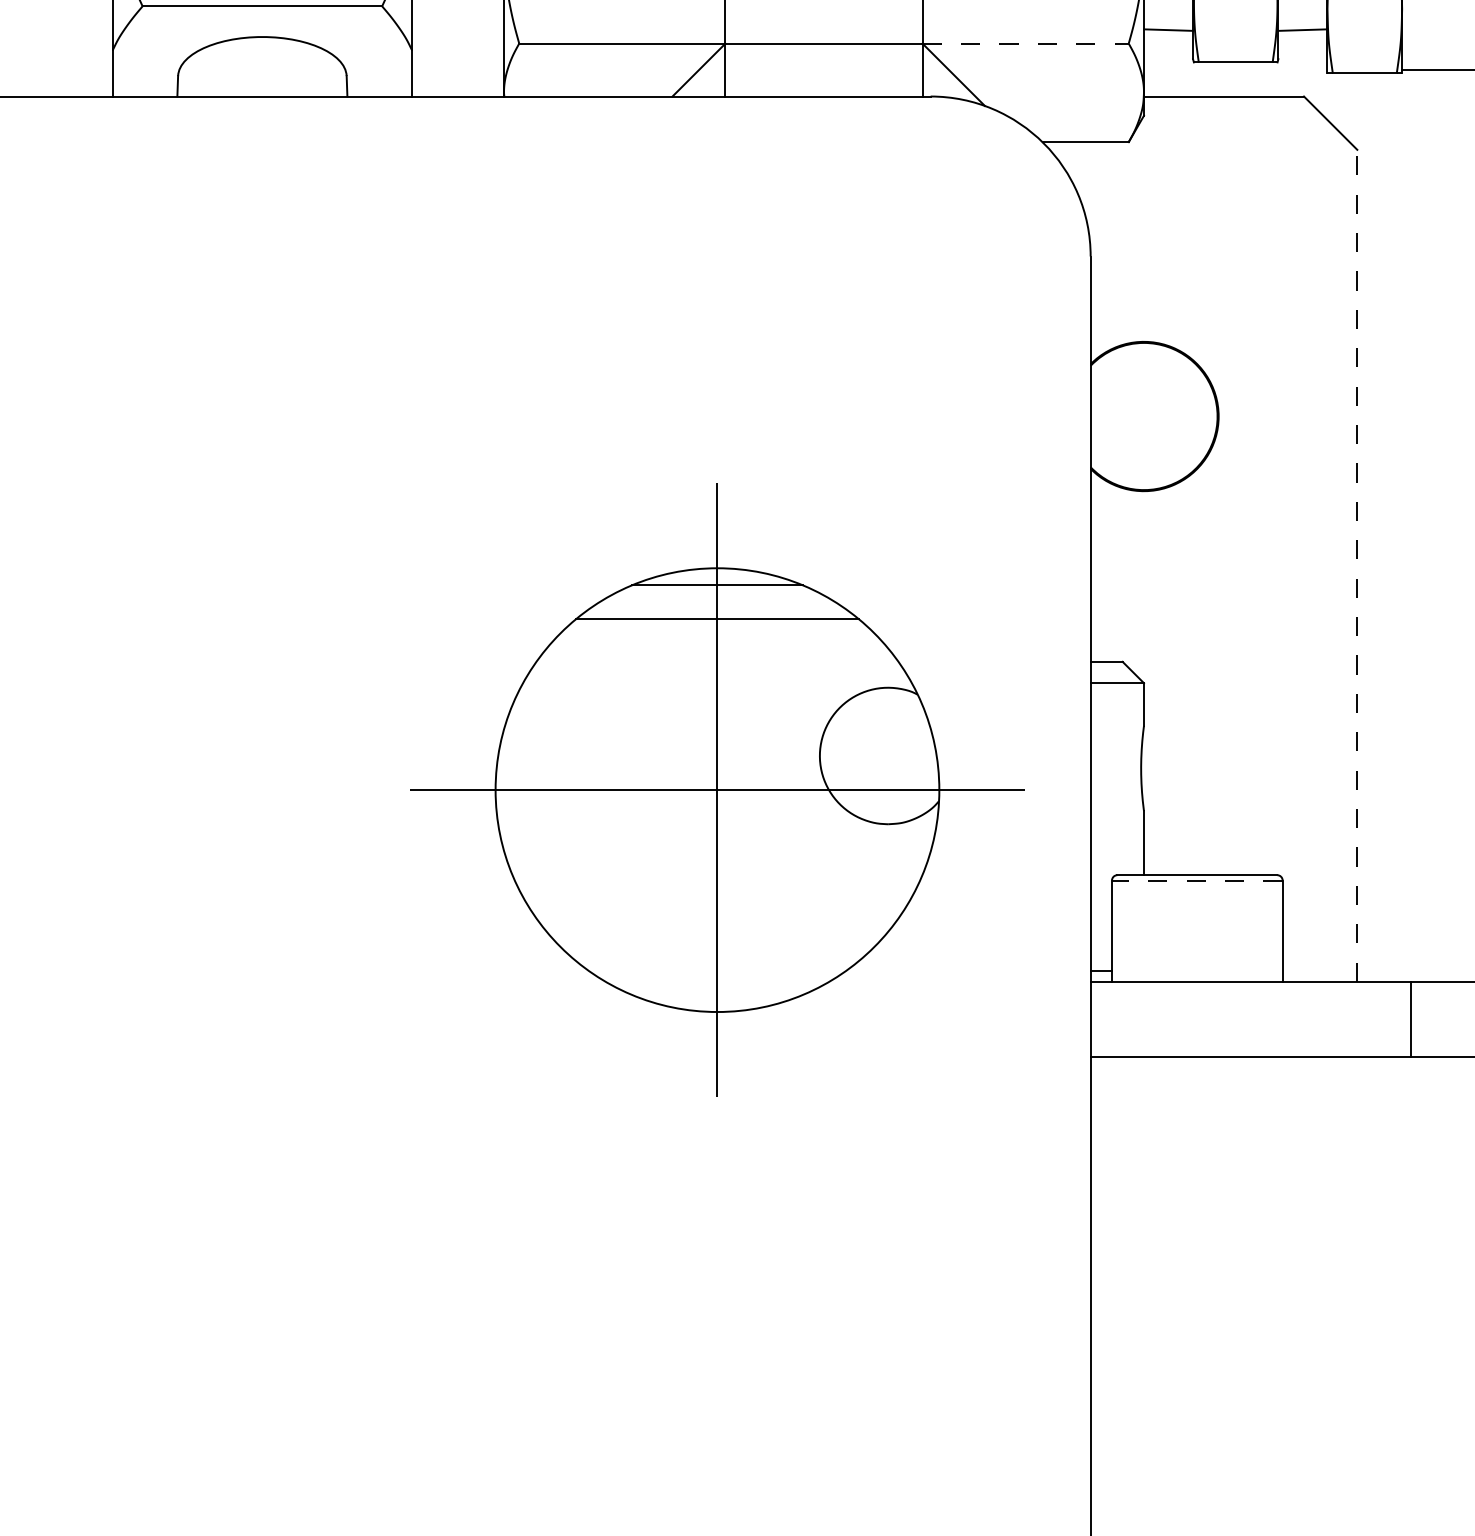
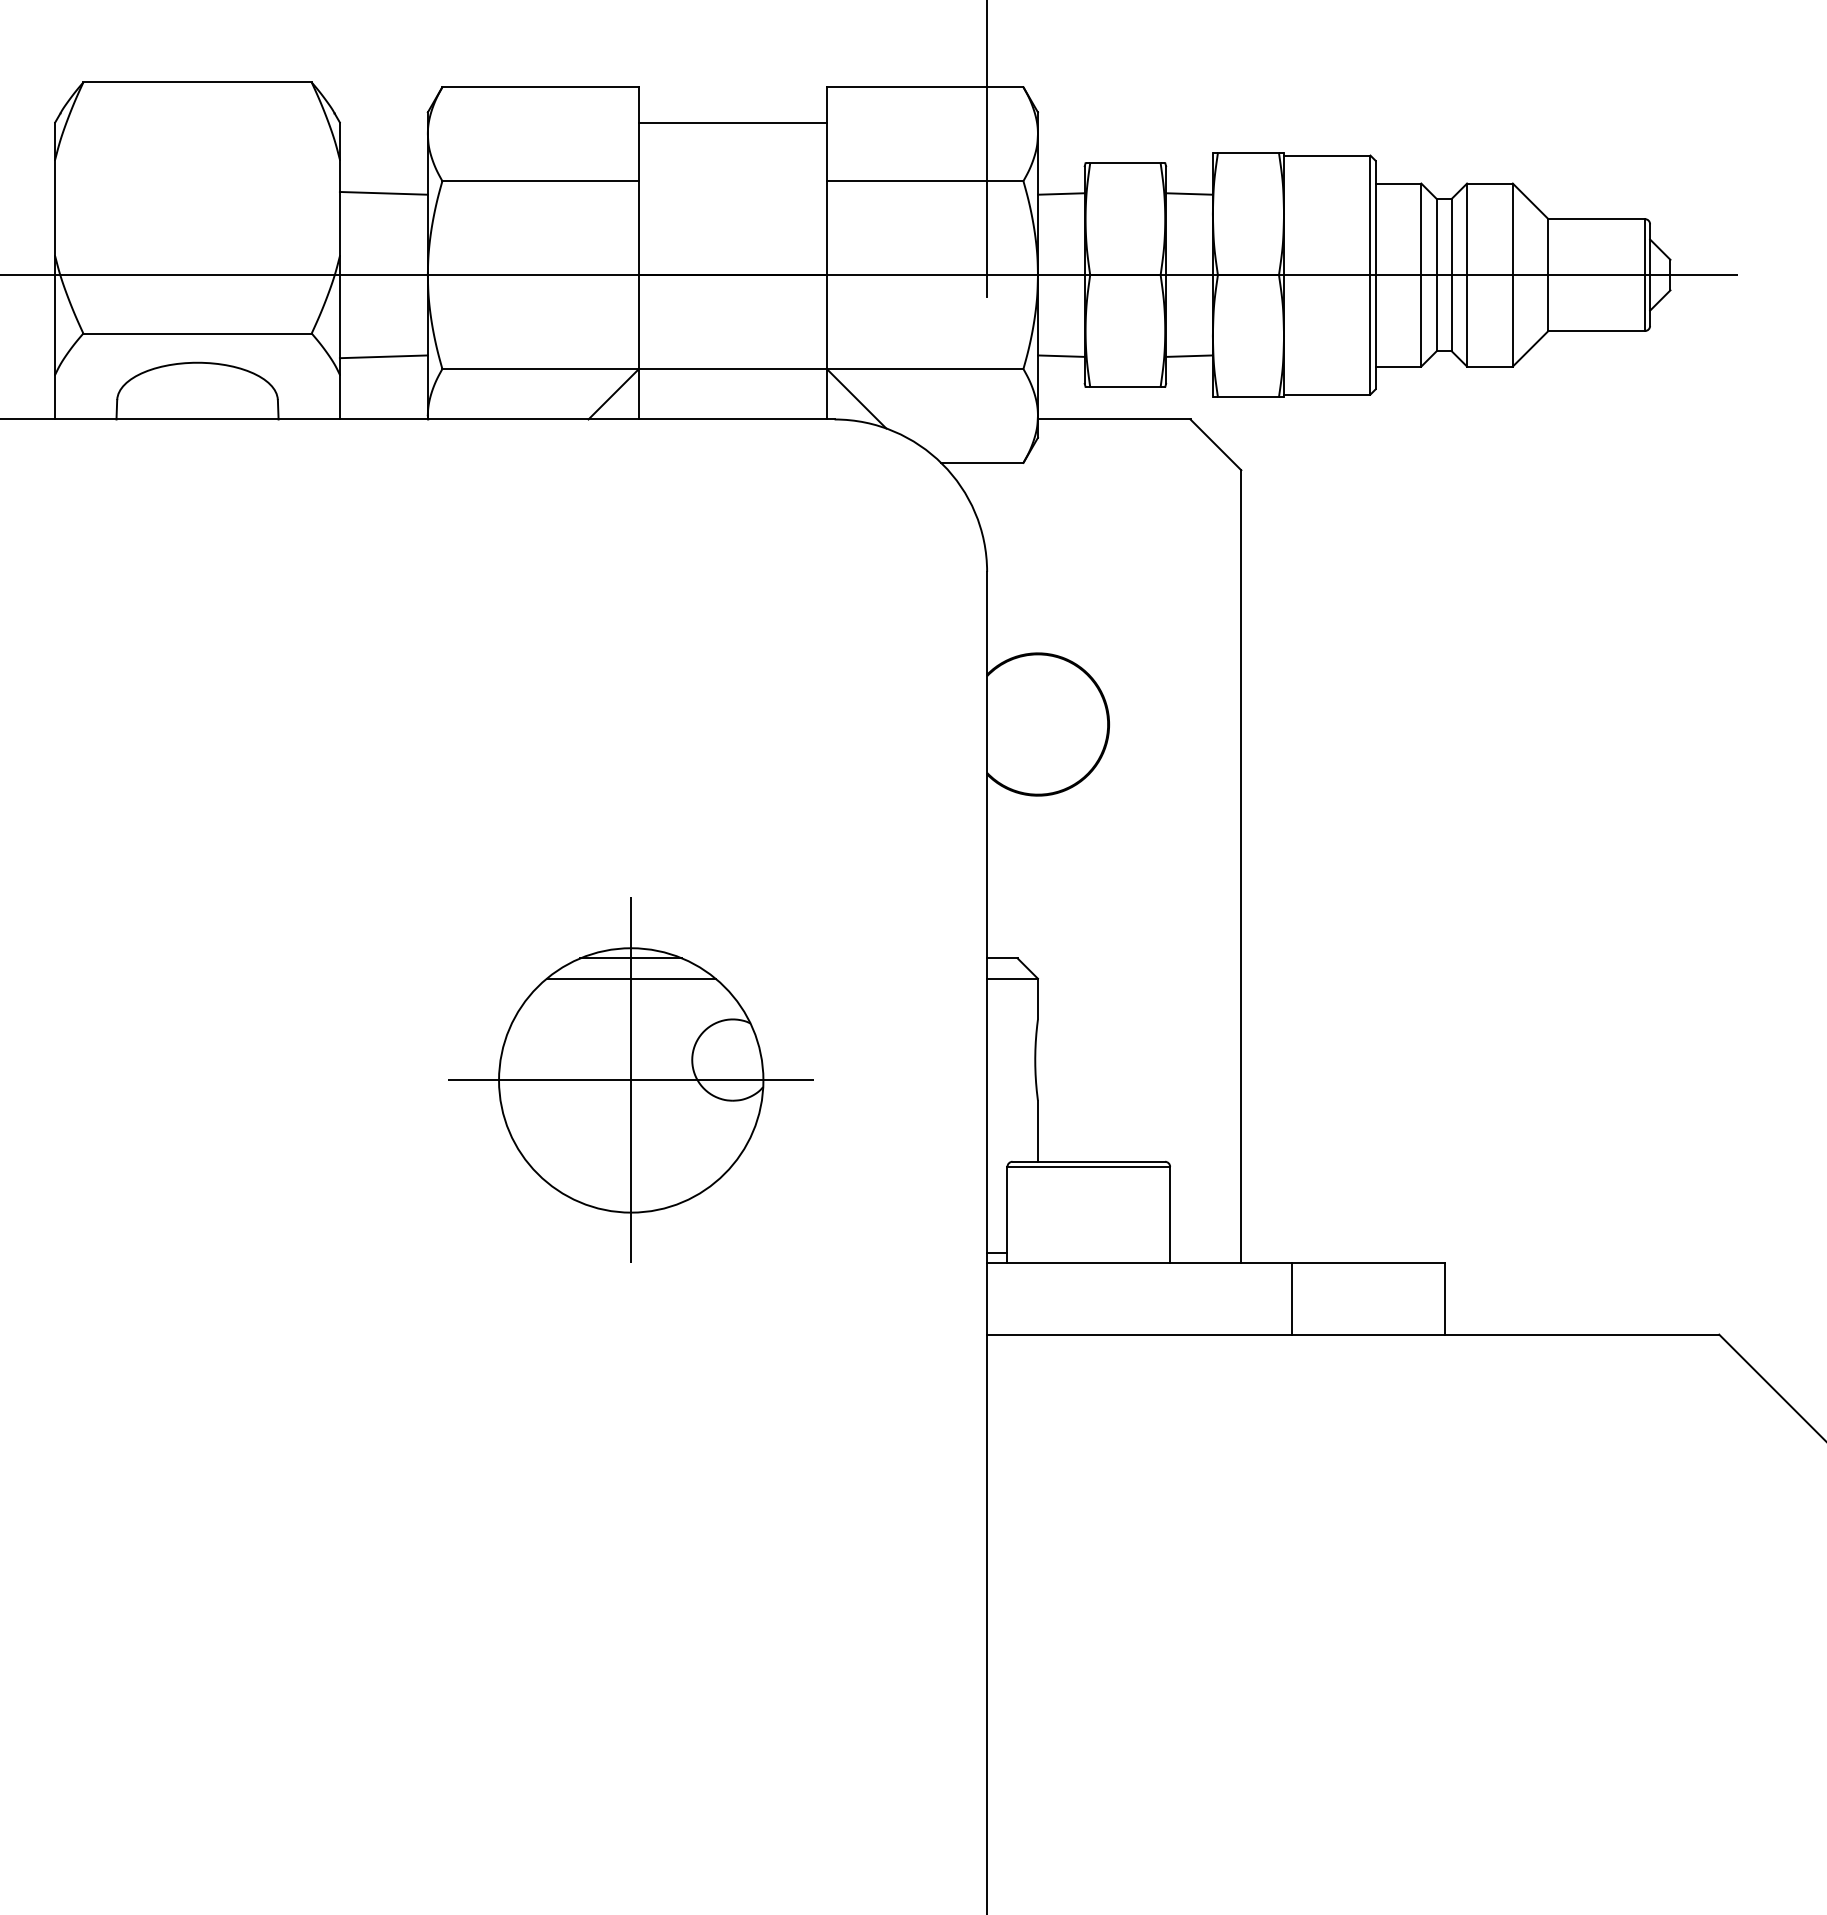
line: (457, 30) -> (383, 356), added
line: (1026, 44) -> (925, 369), dashed -> solid
line: (1357, 565) -> (1241, 866), dashed -> solid
part: (716, 788) -> (630, 1079), size x0.62
line: (1197, 880) -> (1088, 1166), dashed -> solid

